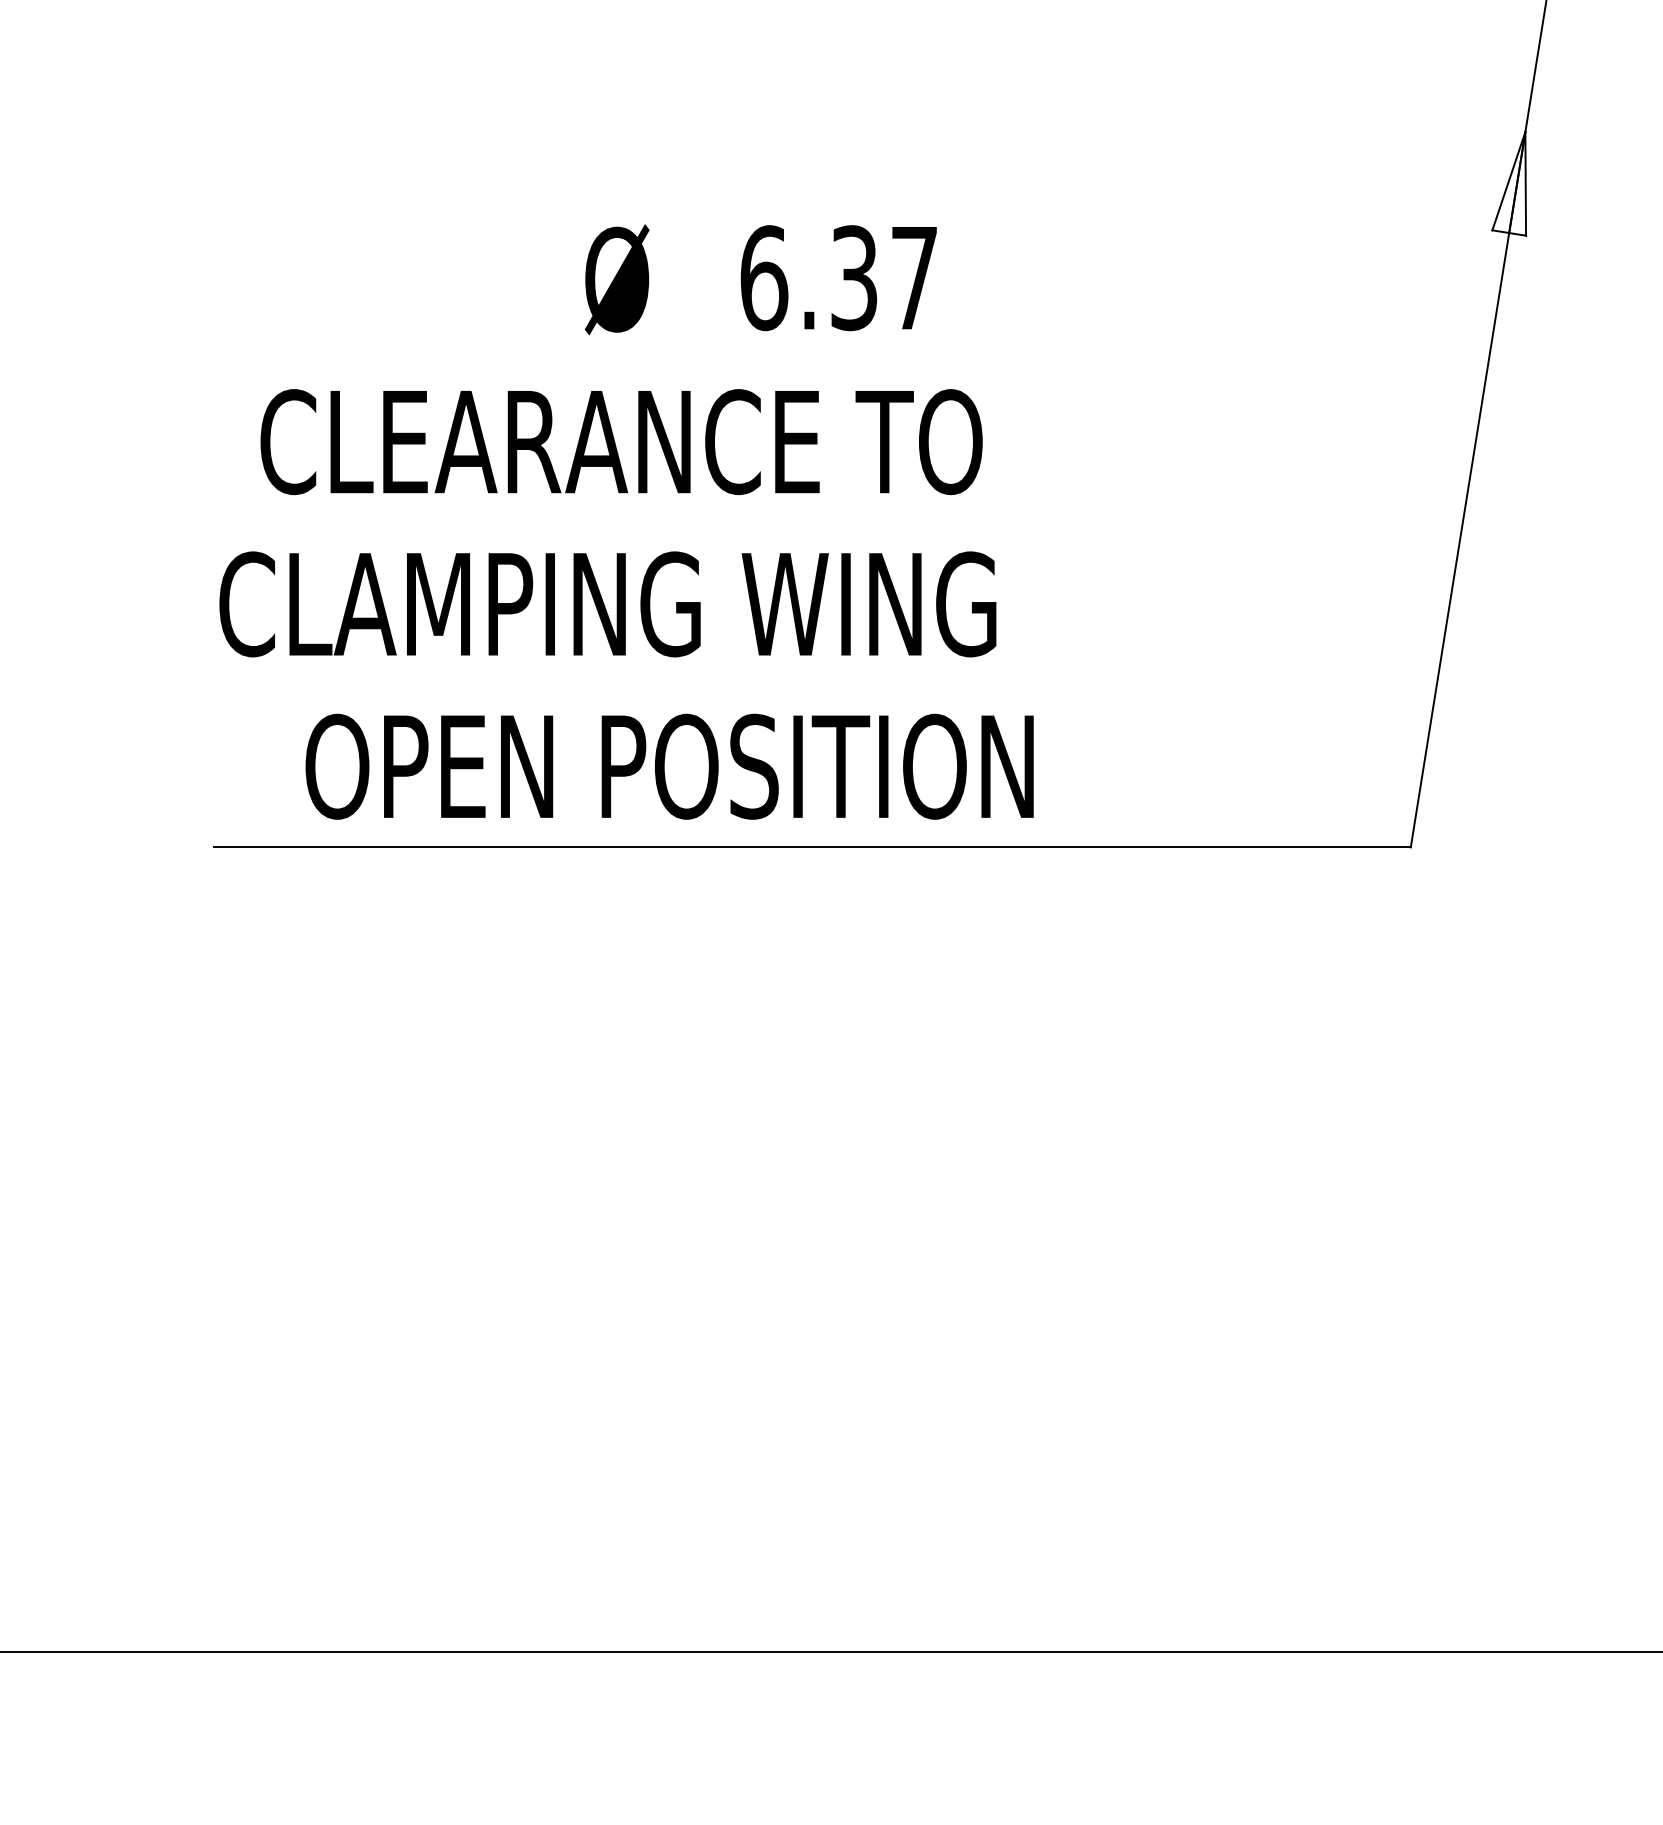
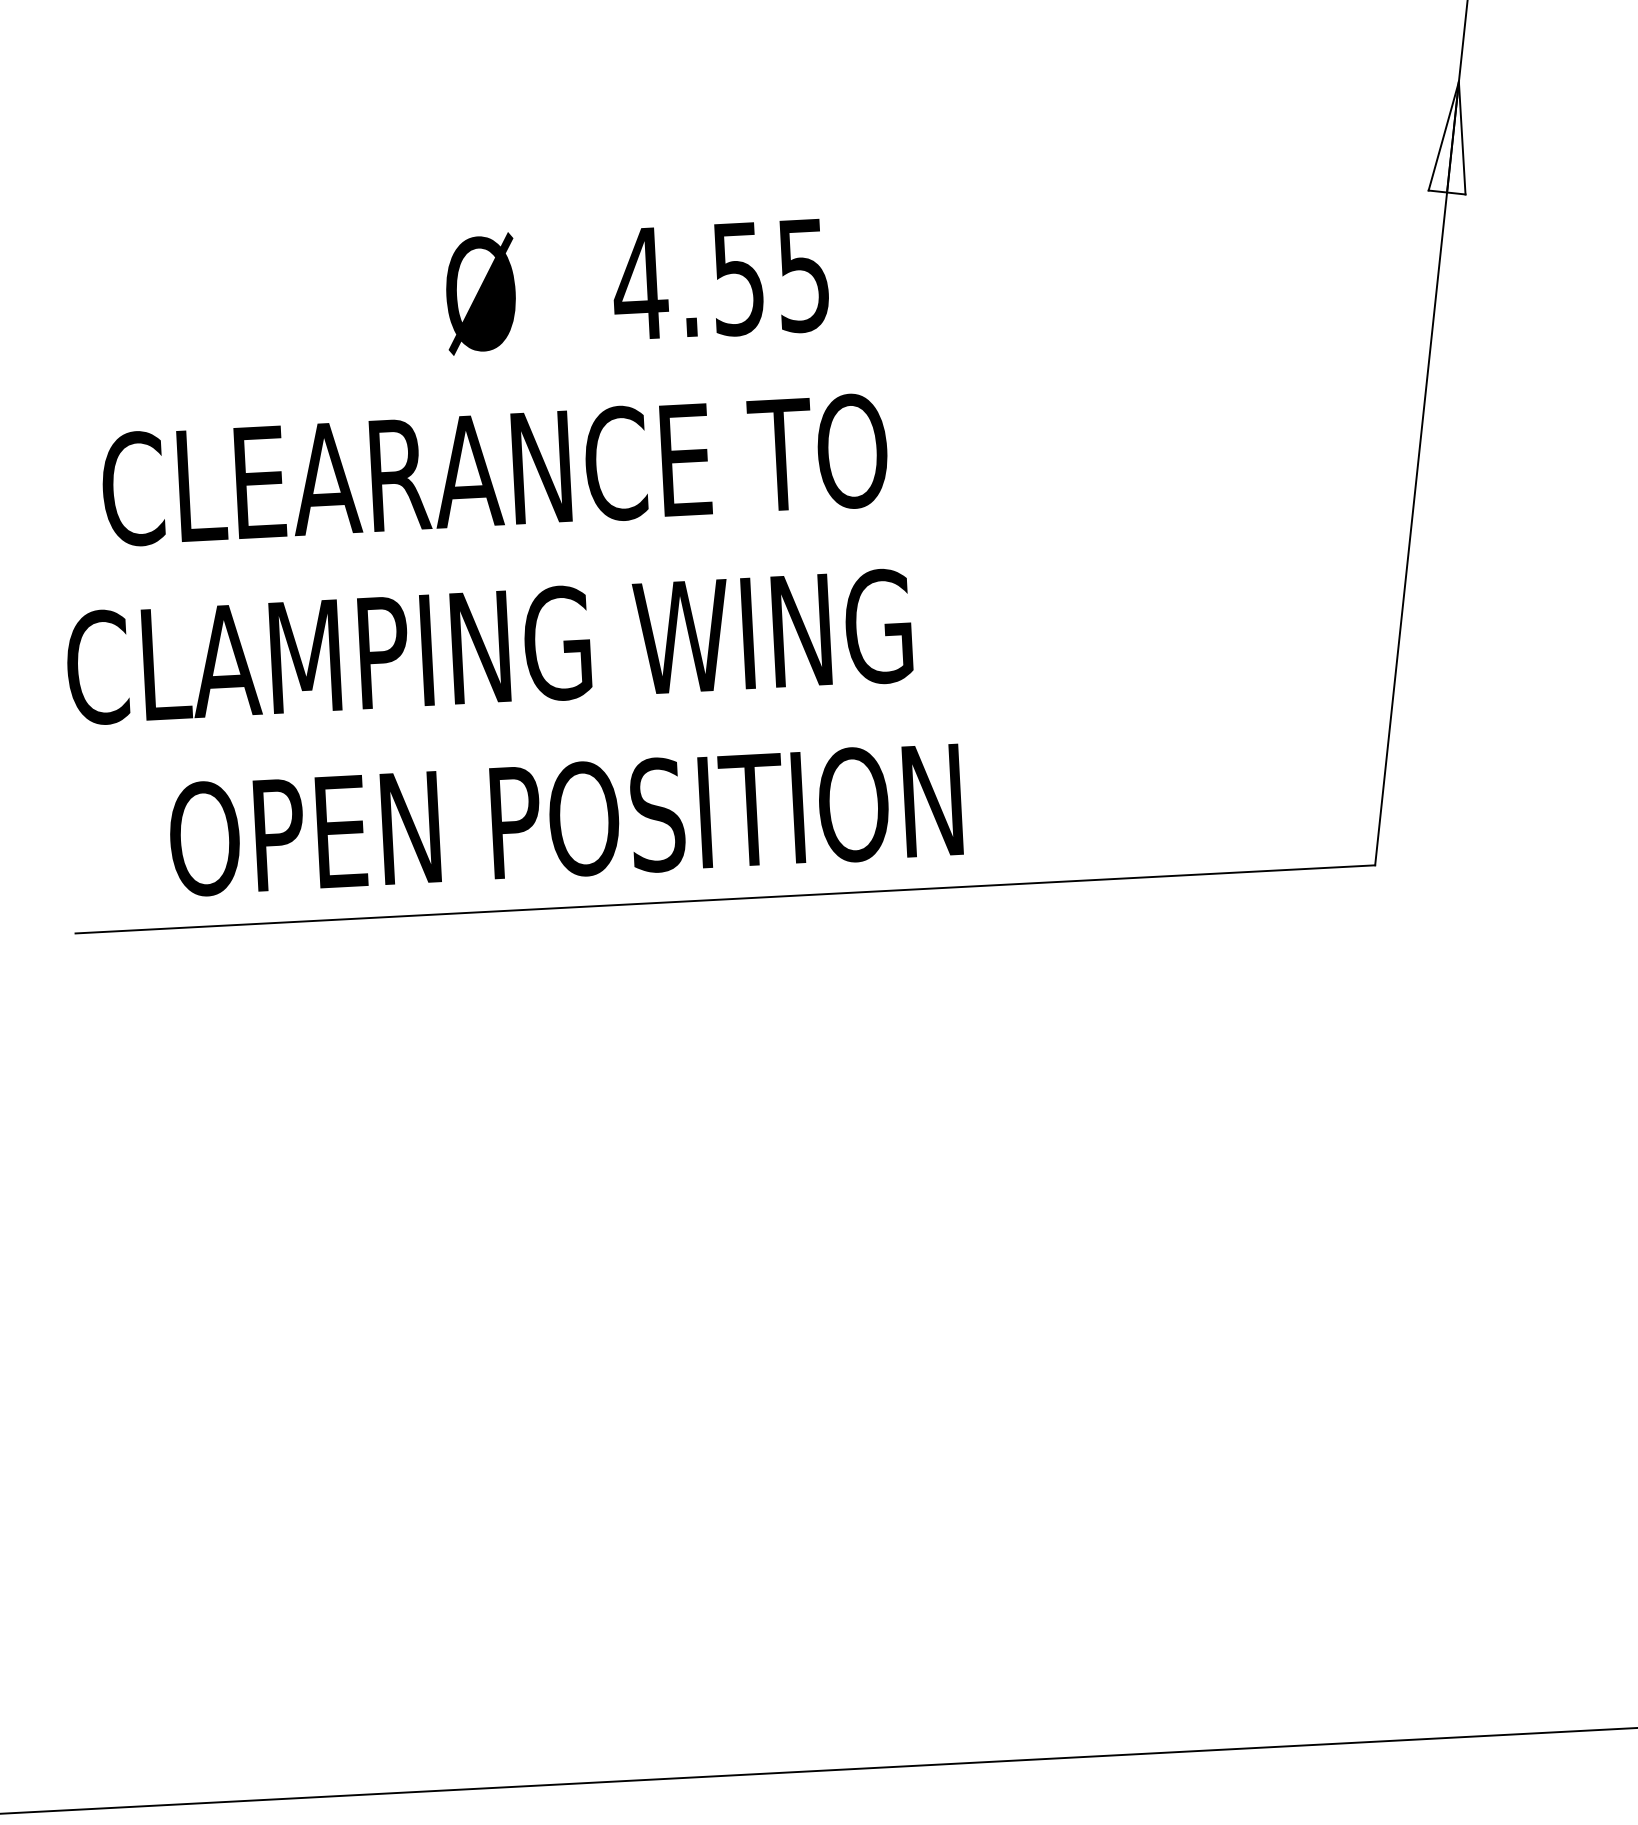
text: (837, 278) -> (720, 280), 6.37 -> 4.55

